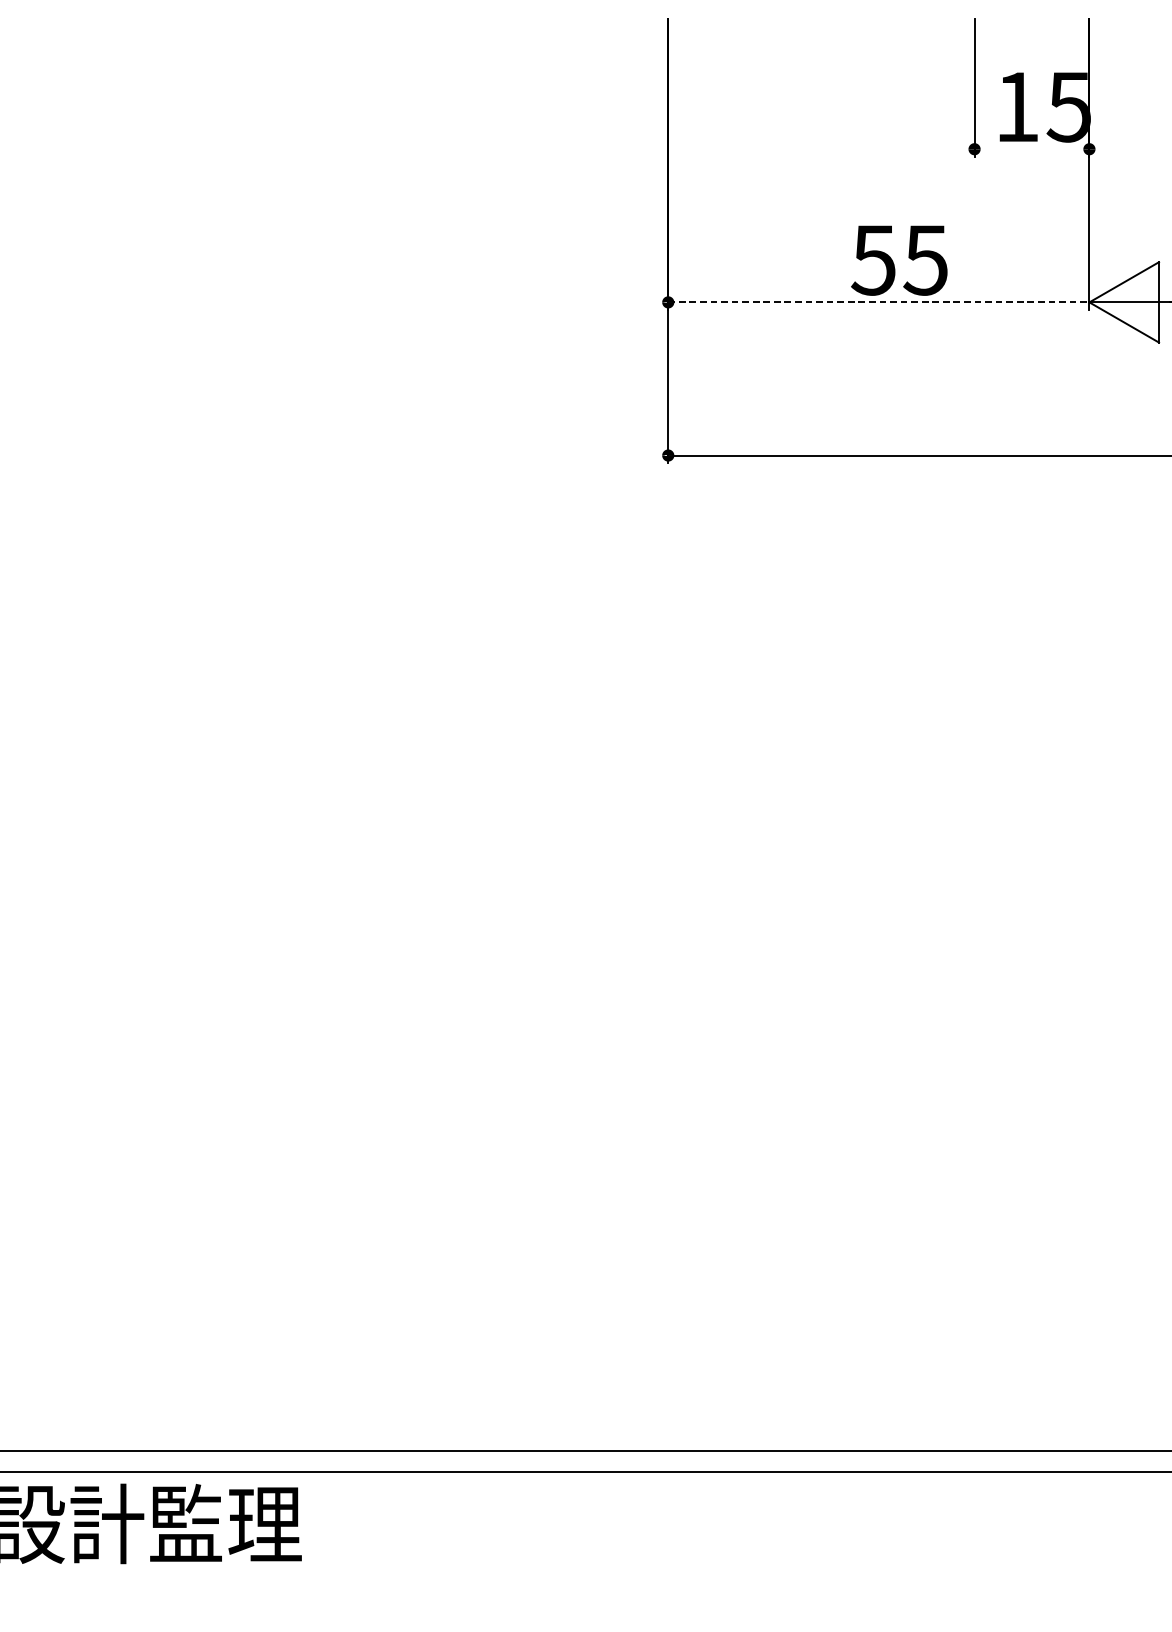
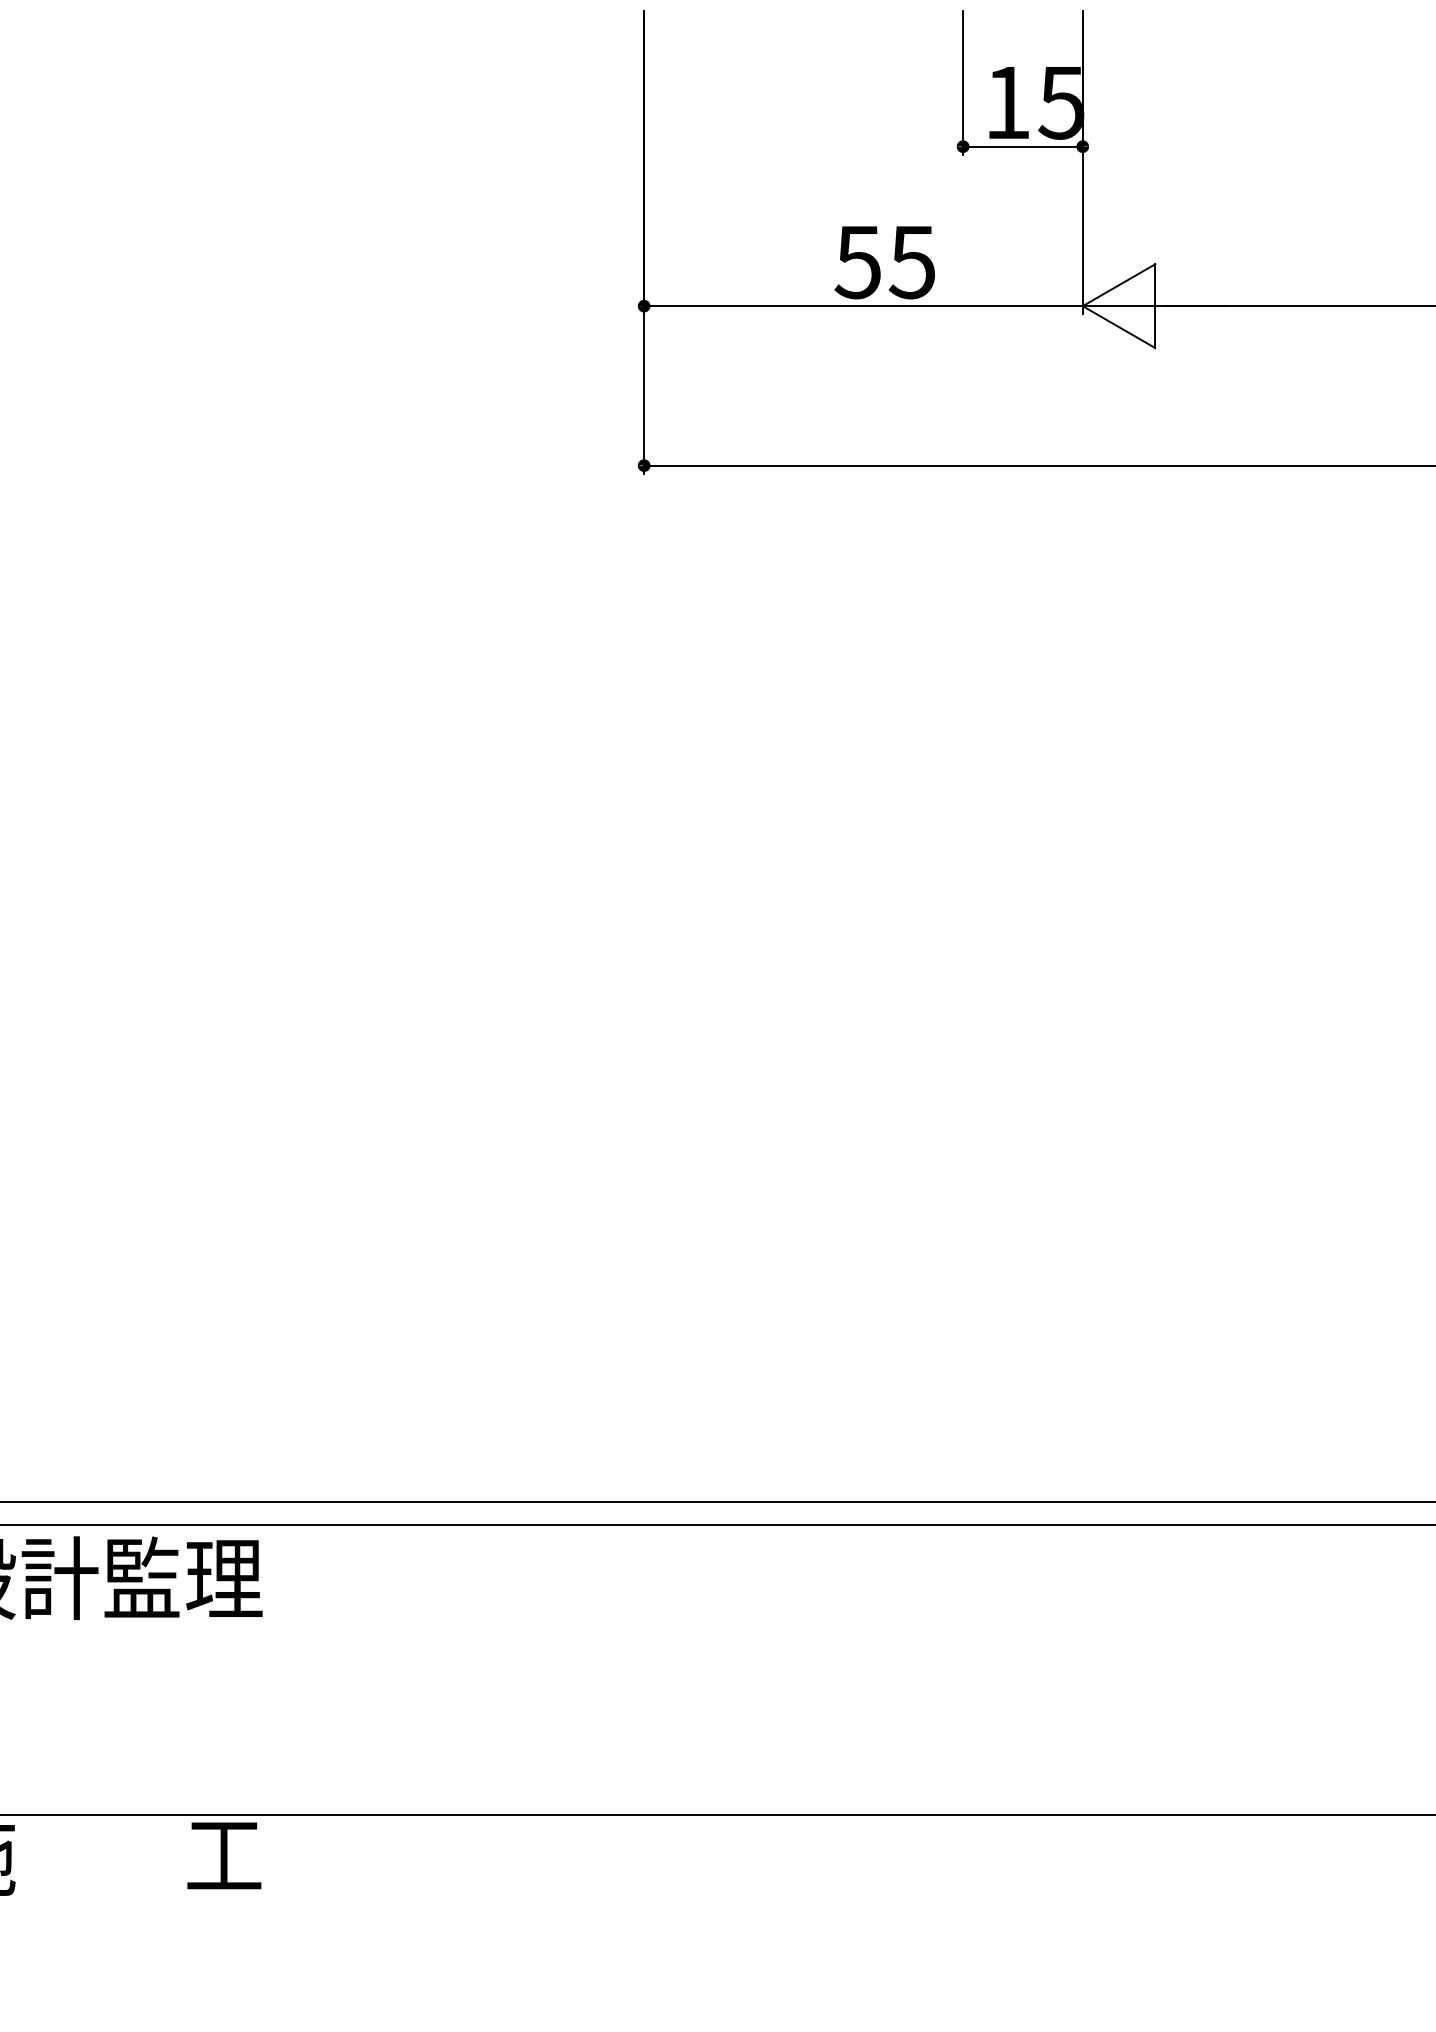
line: (1031, 149) -> (1022, 146), added
line: (878, 302) -> (863, 306), dashed -> solid

